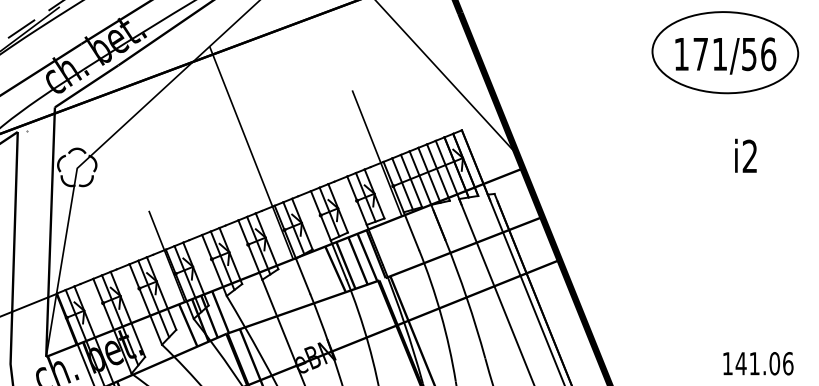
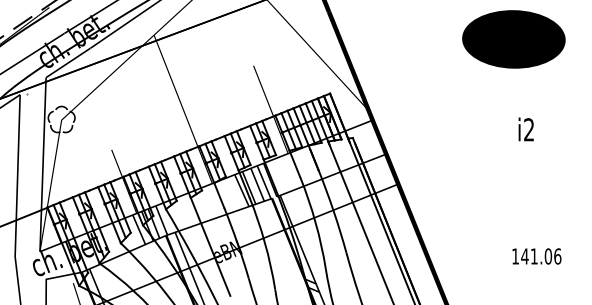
fill: (724, 52) -> (513, 39), added
text: (744, 155) -> (525, 129), moved

